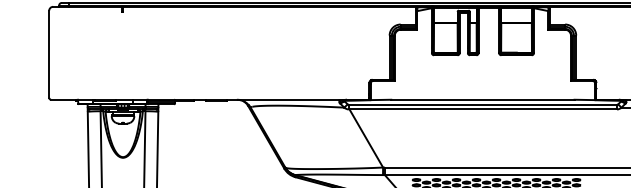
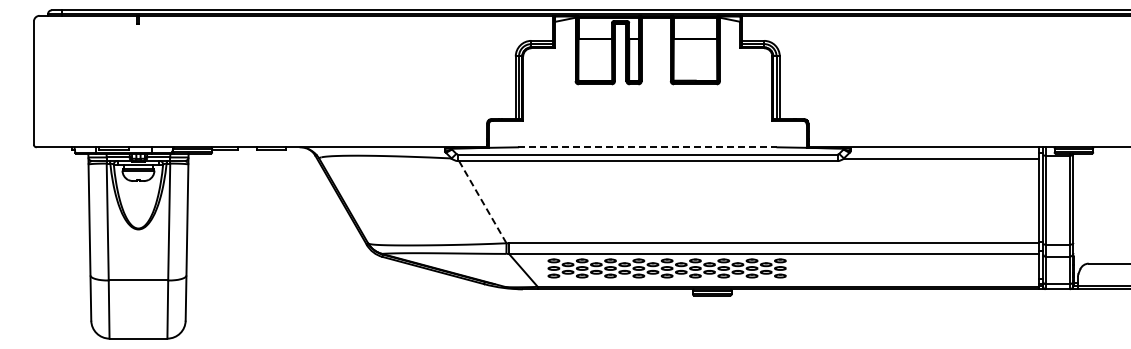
line: (482, 99) -> (647, 147), solid -> dashed
line: (366, 138) -> (483, 202), solid -> dashed

